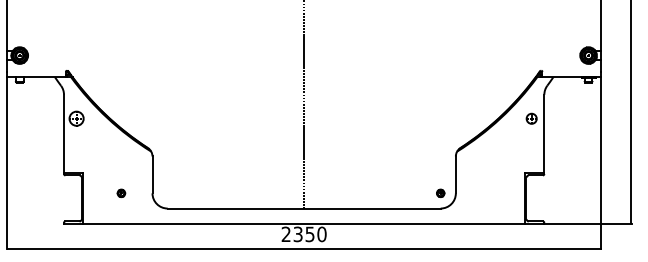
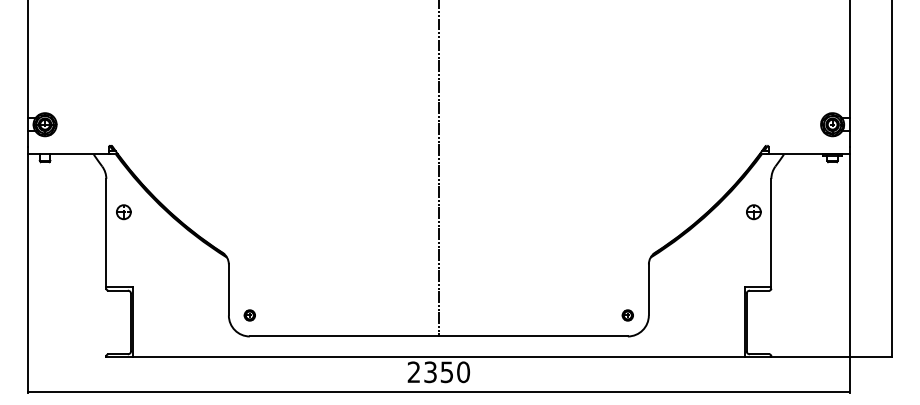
part: (76, 118) -> (123, 212), size x0.71
part: (121, 193) -> (249, 315), moved

